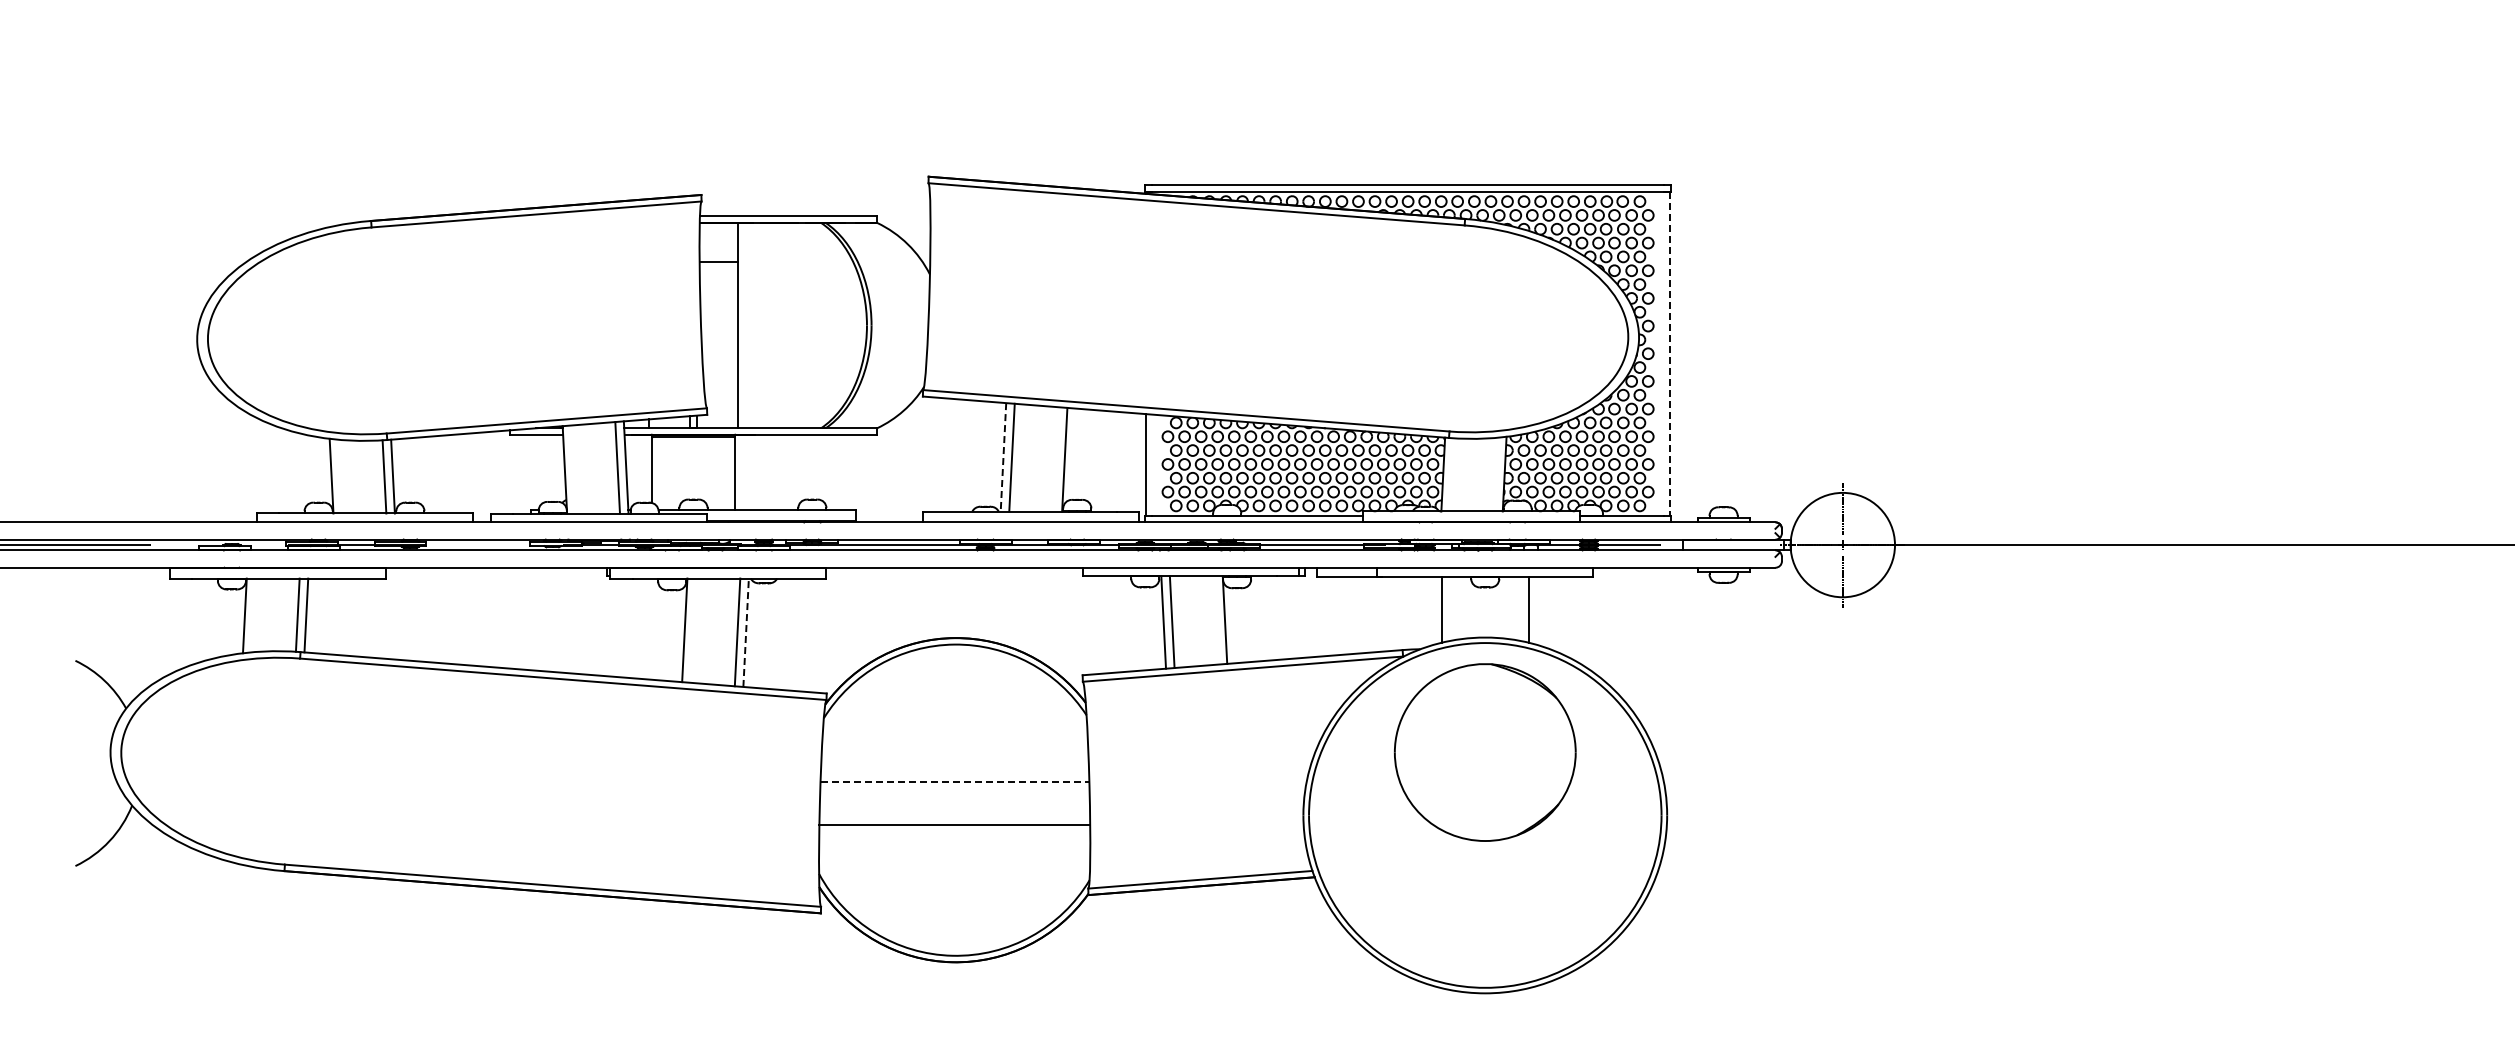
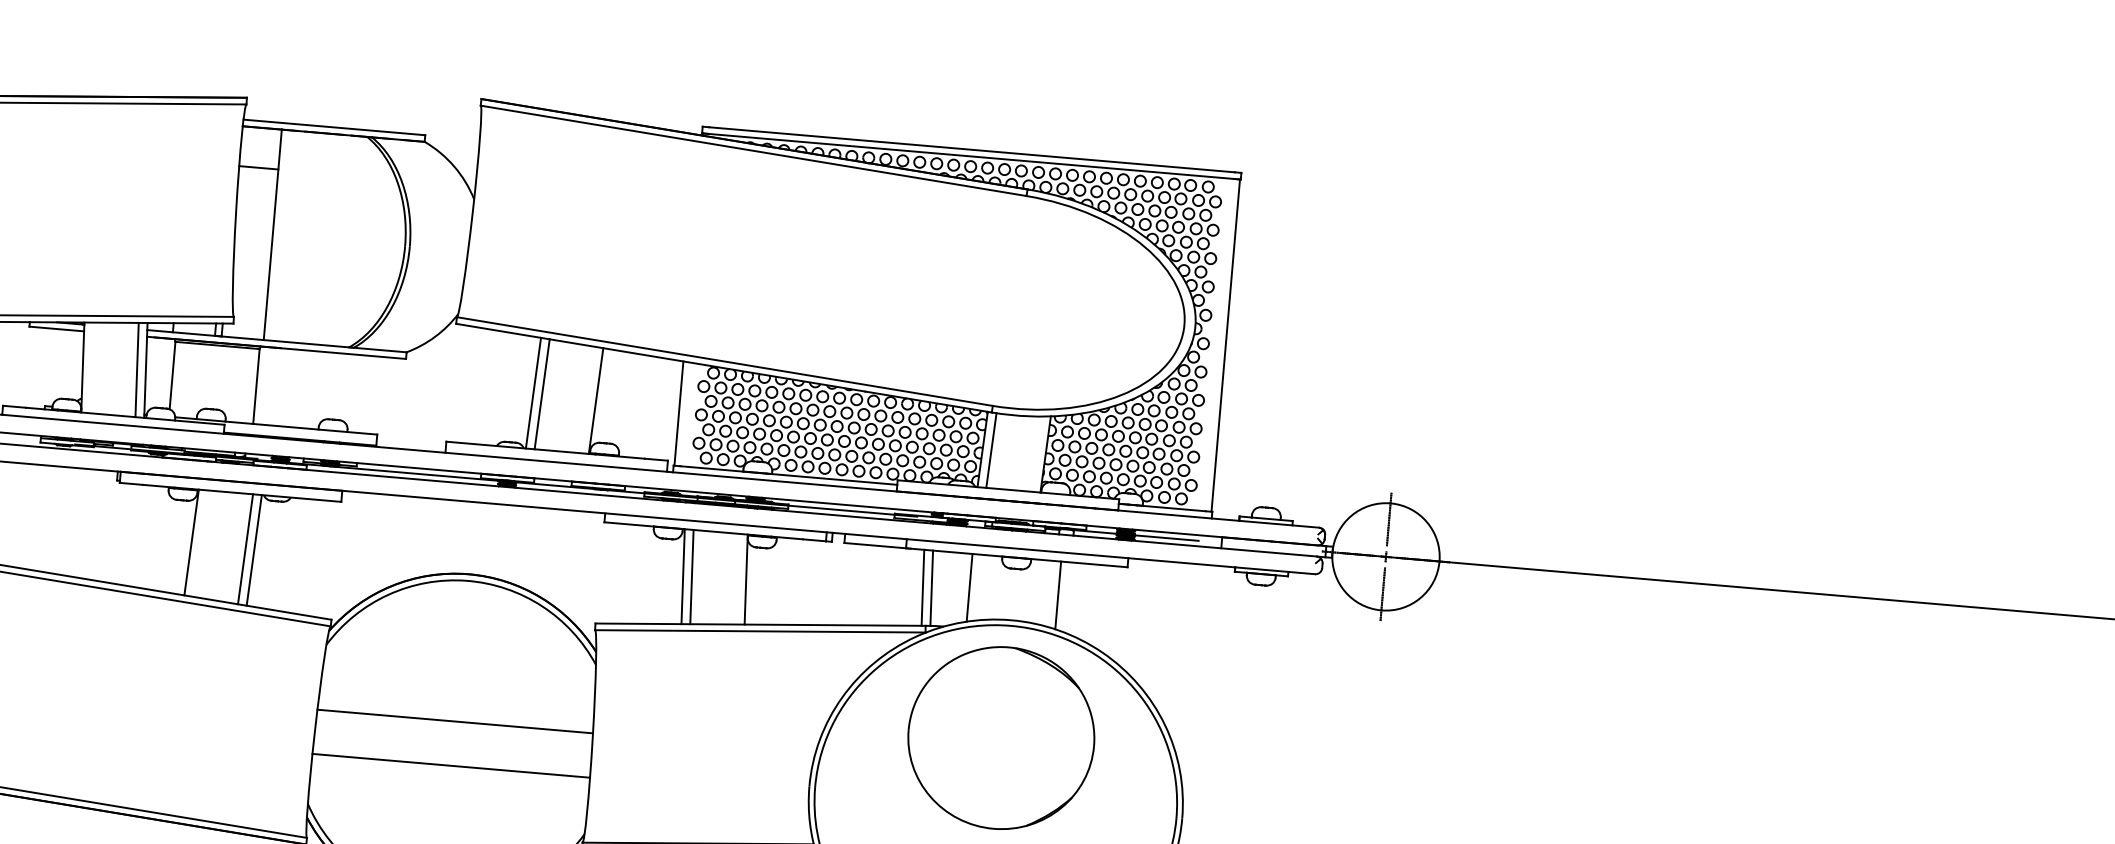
line: (1670, 354) -> (1226, 346), dashed -> solid
line: (1003, 457) -> (533, 393), dashed -> solid
line: (1451, 474) -> (991, 450), added
line: (1405, 612) -> (931, 587), added
line: (1396, 613) -> (922, 587), added
line: (746, 632) -> (254, 550), dashed -> solid
line: (955, 781) -> (455, 721), dashed -> solid

